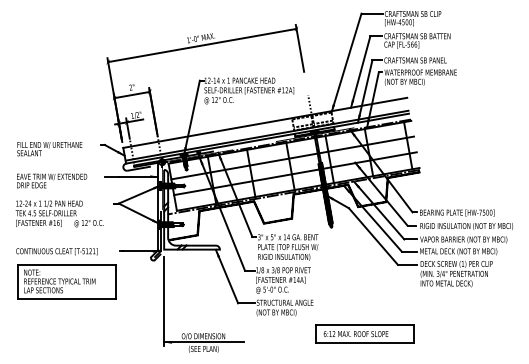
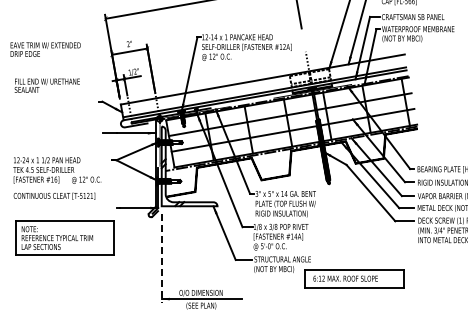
text: (49, 149) -> (47, 86), moved
text: (52, 180) -> (46, 49), moved
text: (56, 251) -> (54, 196), moved
line: (164, 302) -> (162, 259), solid -> dashed
part: (364, 333) -> (354, 278), moved

